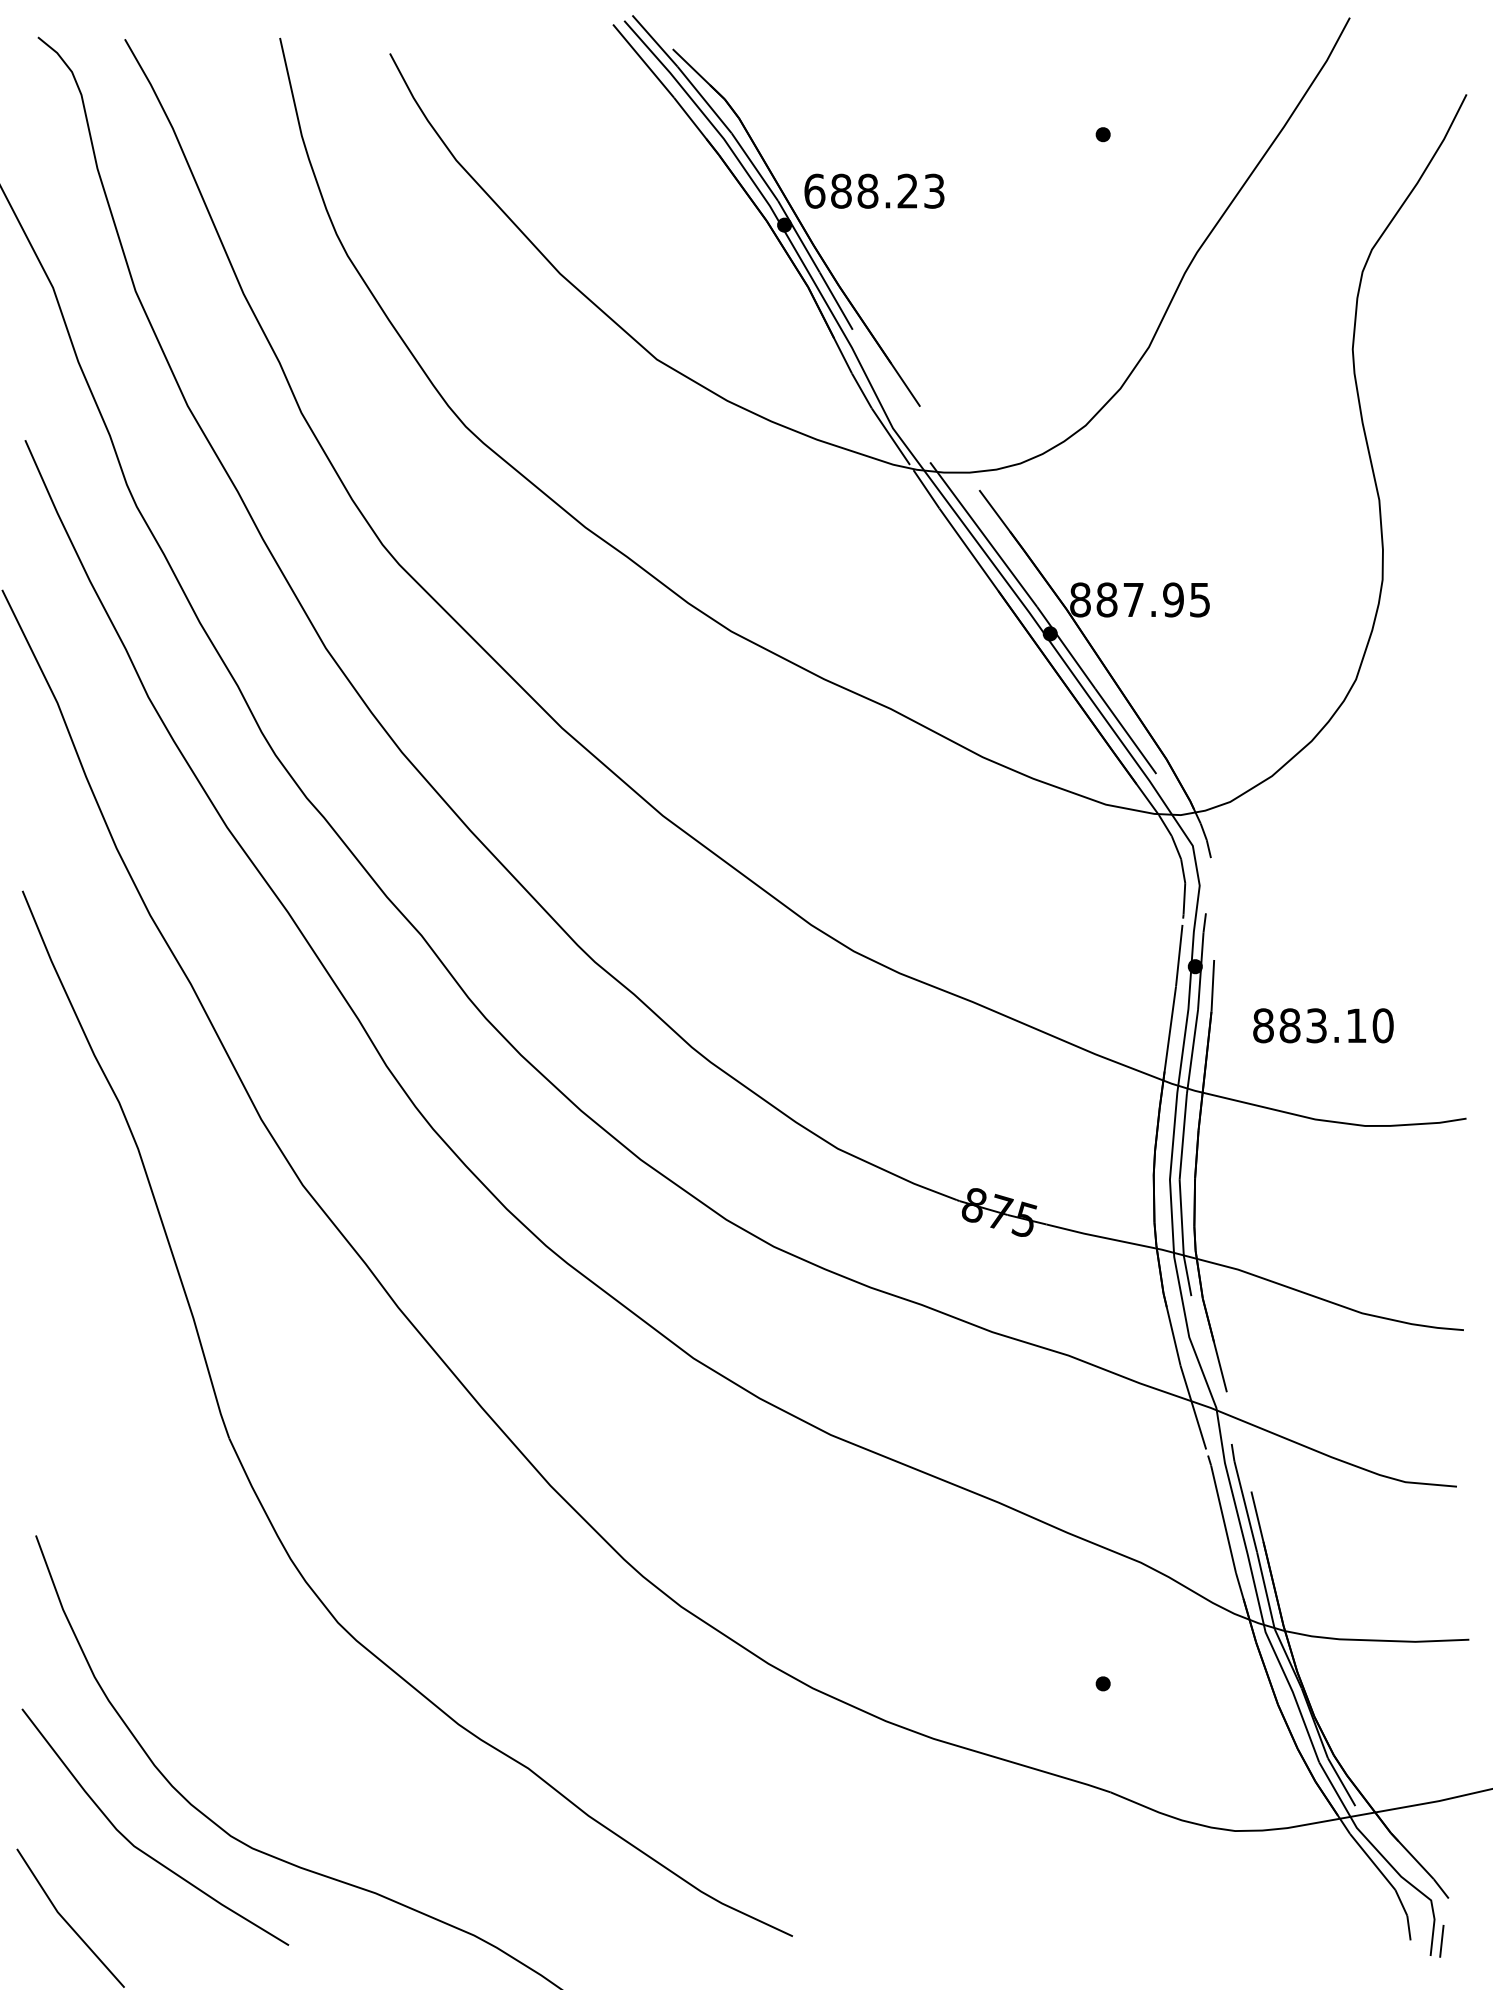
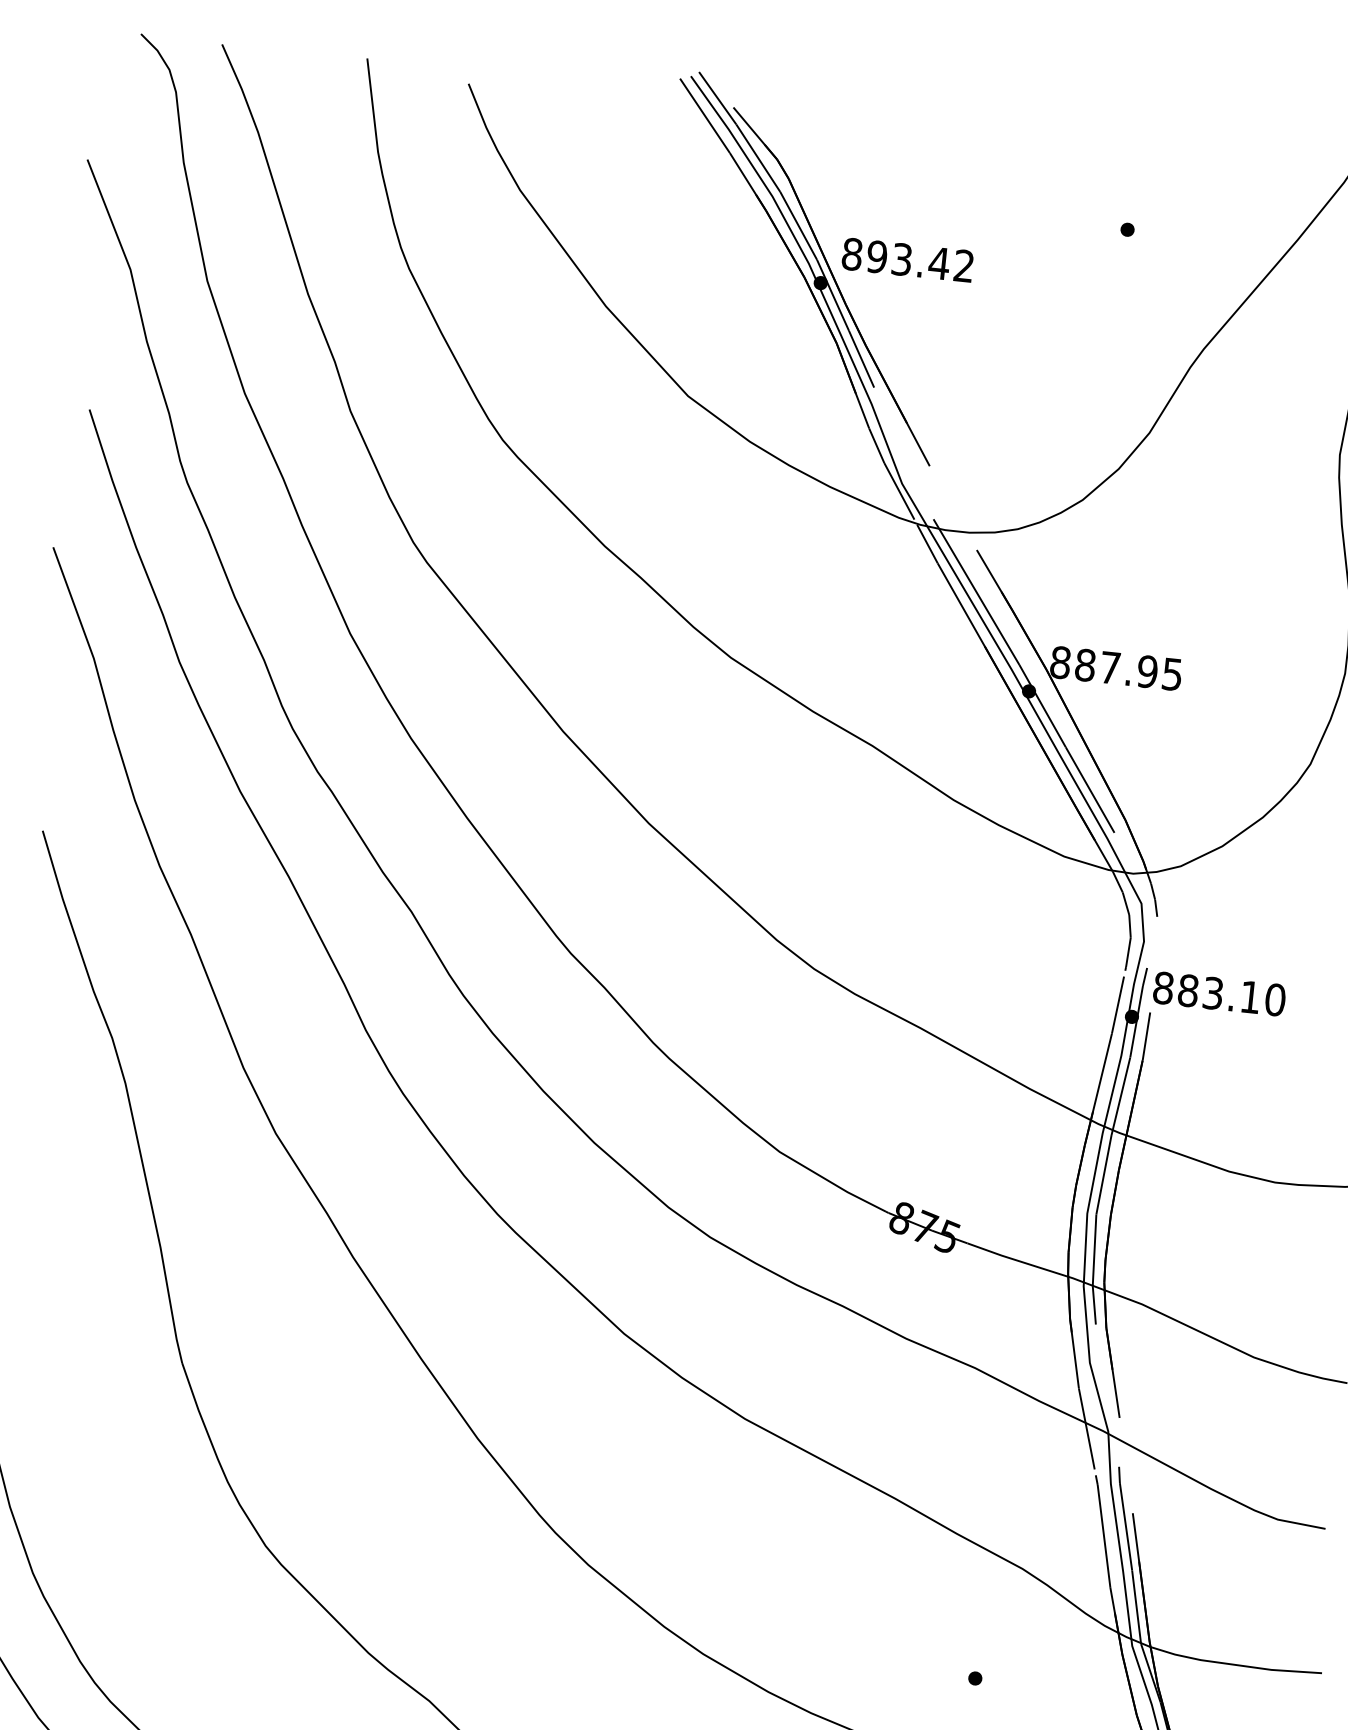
text: (874, 190) -> (908, 259), 688.23 -> 893.42
text: (1323, 1025) -> (1219, 993), moved

